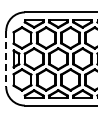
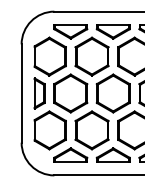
line: (6, 58) -> (22, 92), dashed -> solid

